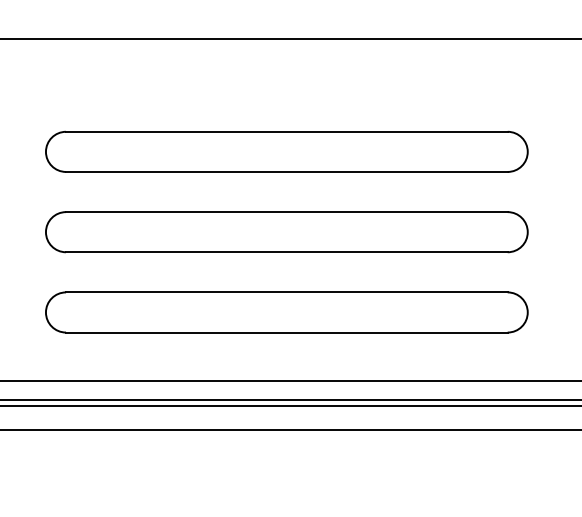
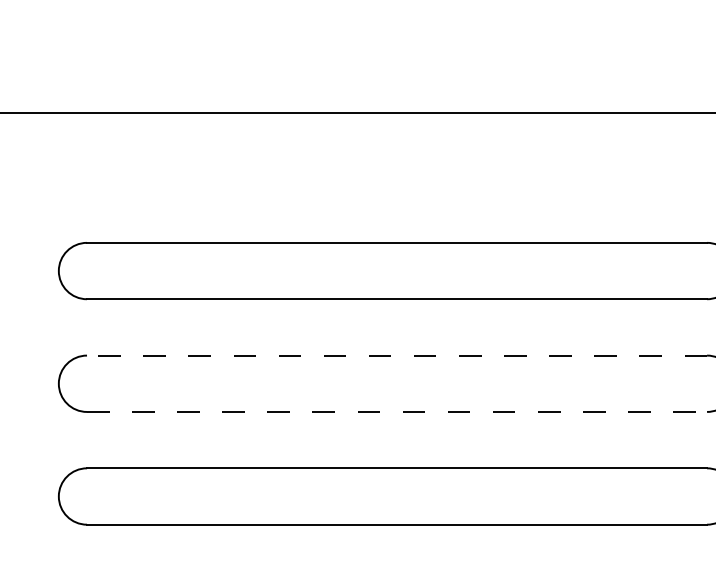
line: (286, 212) -> (396, 356), solid -> dashed
line: (286, 252) -> (396, 412), solid -> dashed

